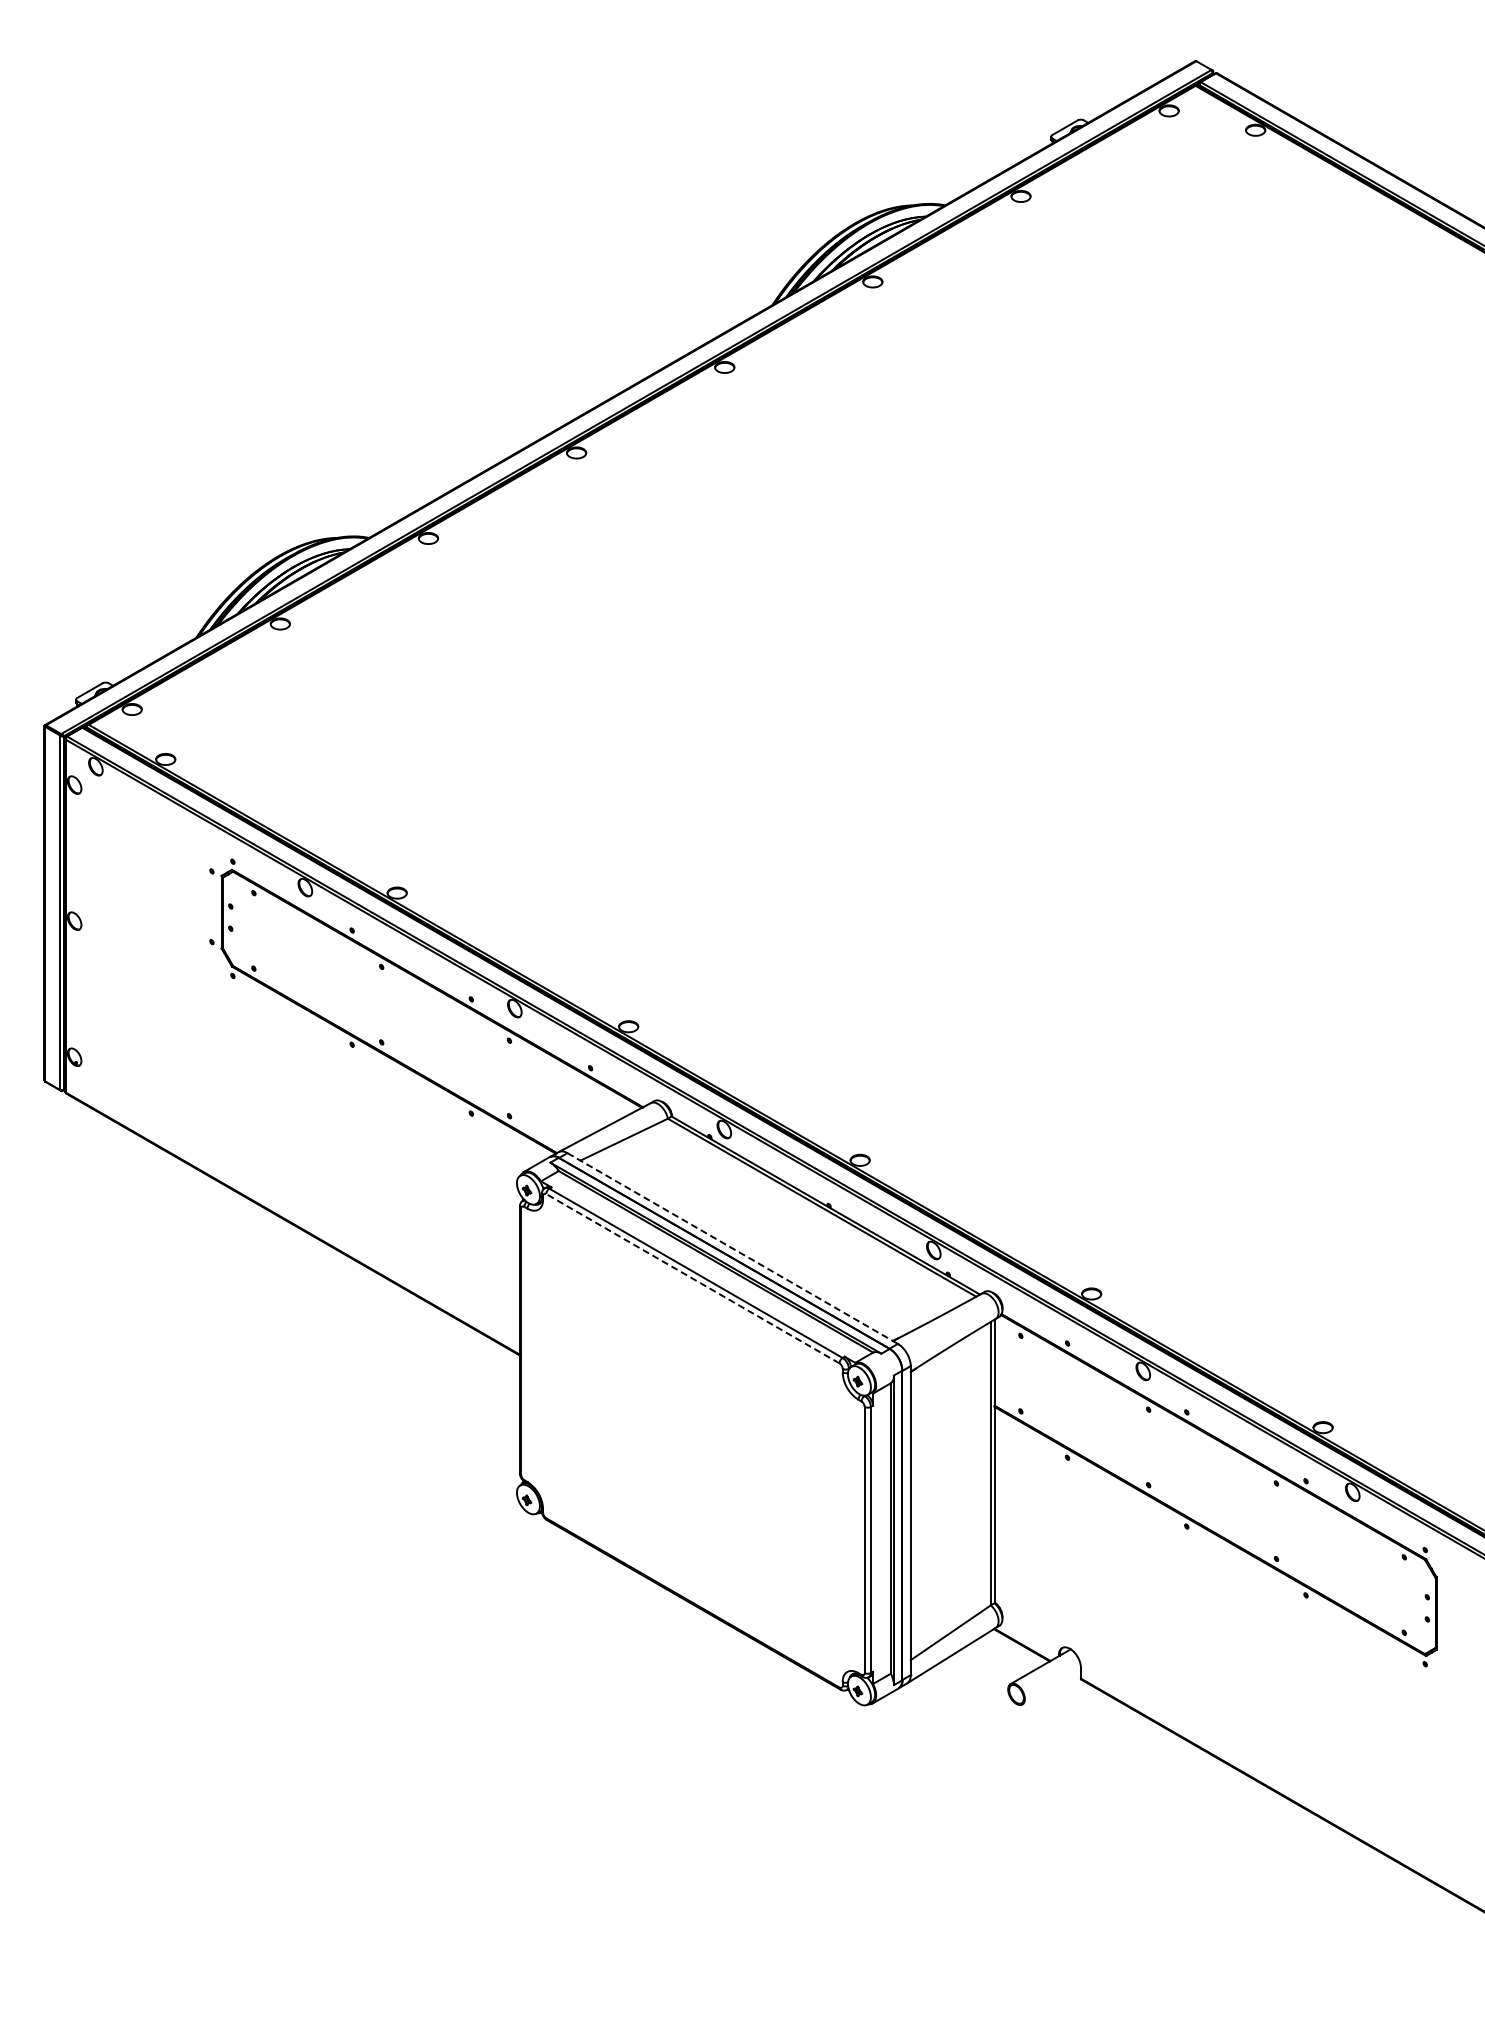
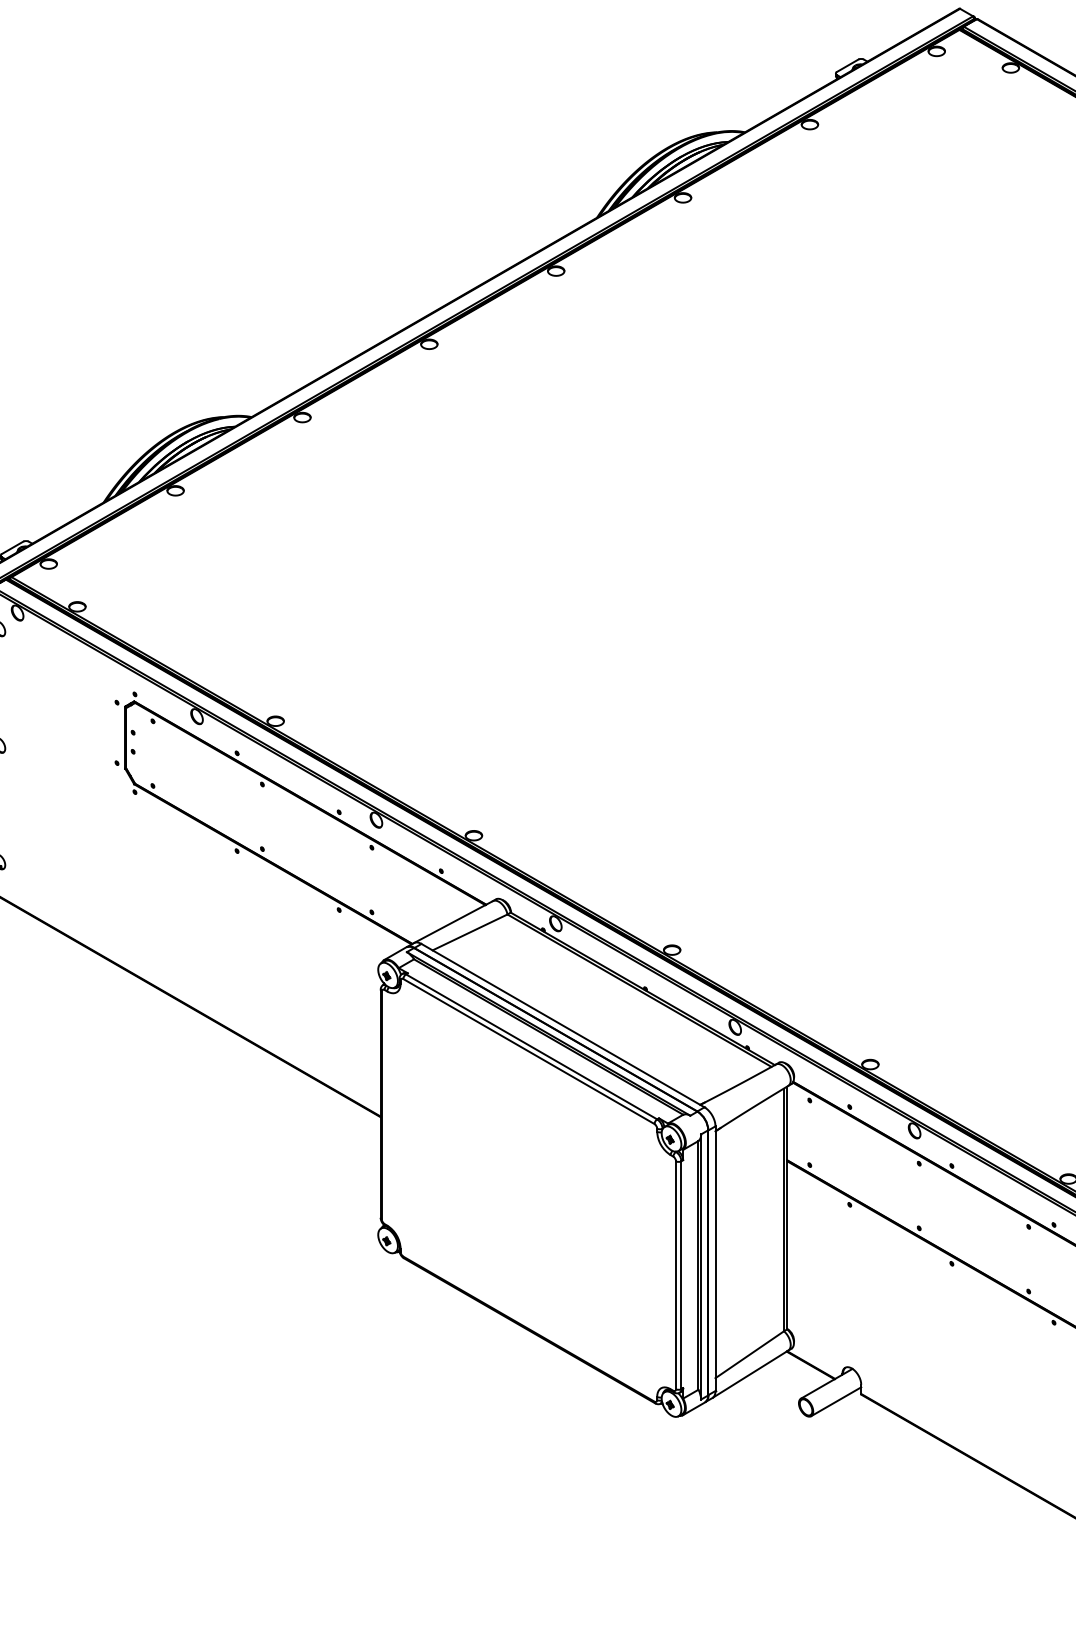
line: (732, 1248) -> (562, 1025), dashed -> solid
line: (692, 1278) -> (528, 1051), dashed -> solid
line: (1051, 1687) -> (836, 1401), added

